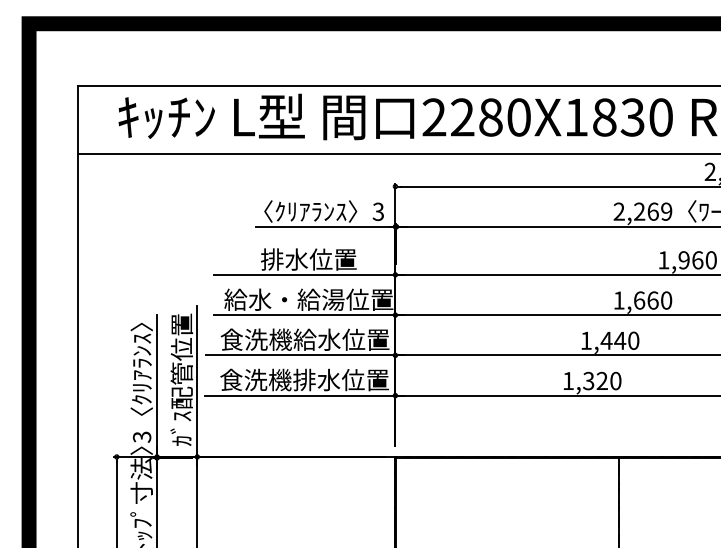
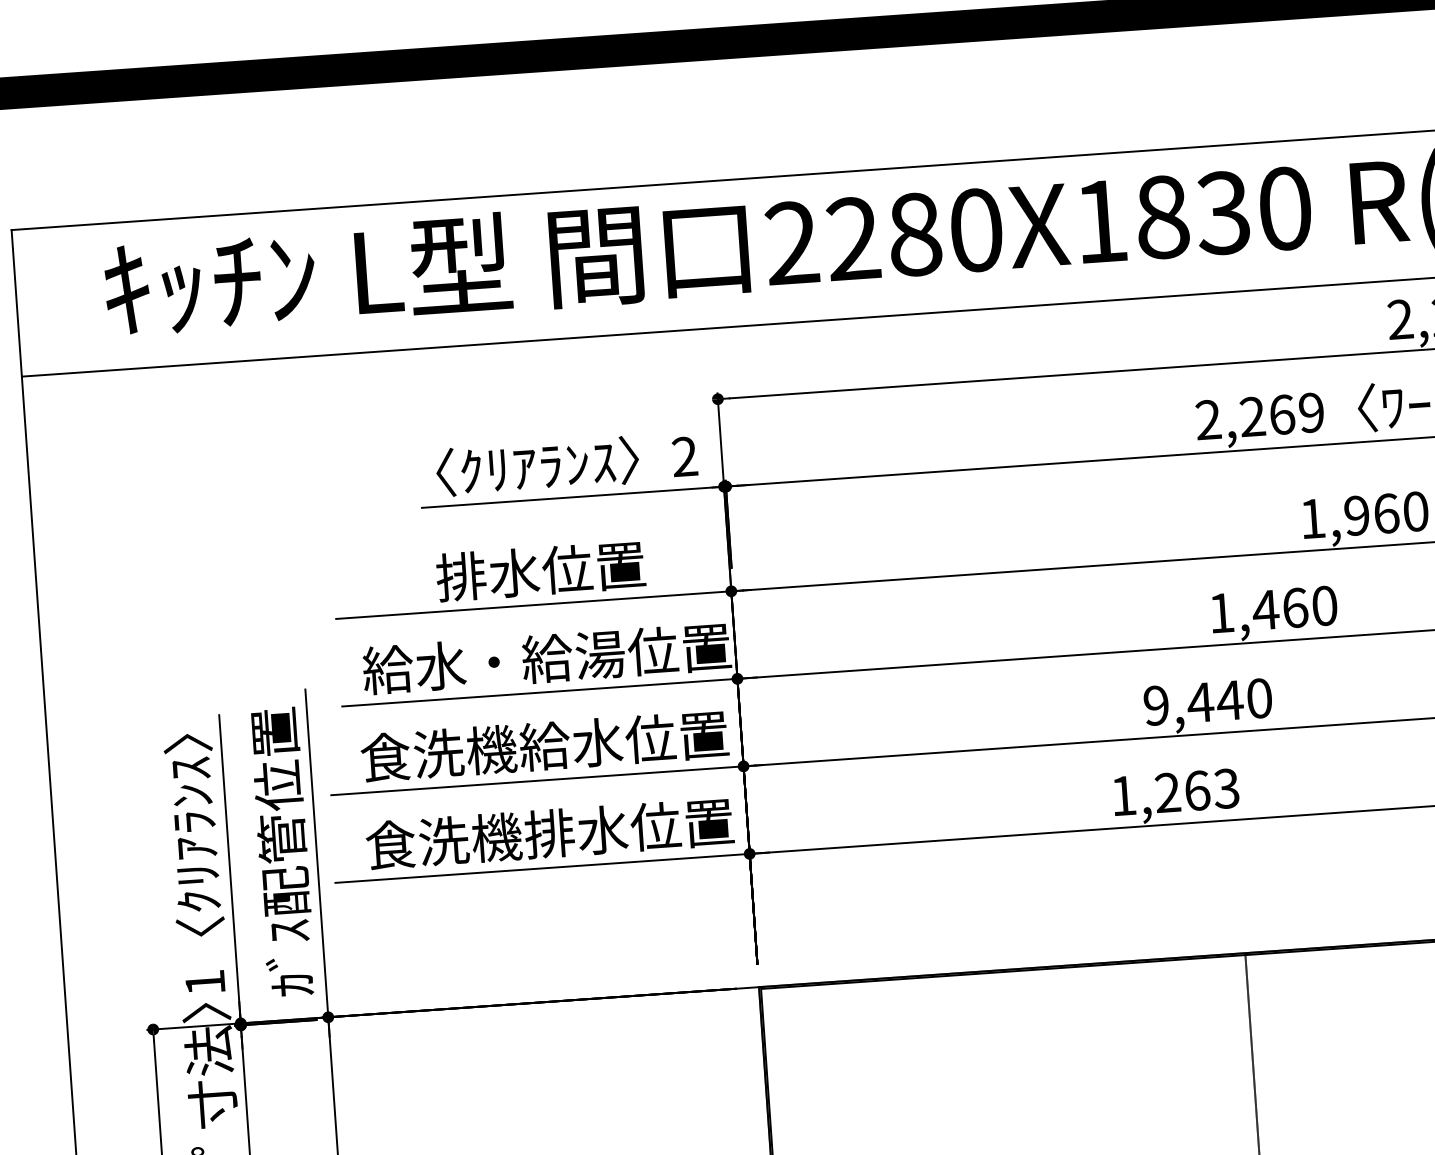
text: (378, 212) -> (685, 458), 3 -> 2
text: (639, 300) -> (1265, 609), 1,660 -> 1,460
text: (585, 340) -> (1154, 705), 1,440 -> 9,440
text: (602, 380) -> (1197, 789), 1,320 -> 1,263
text: (141, 436) -> (203, 981), 3 -> 1

